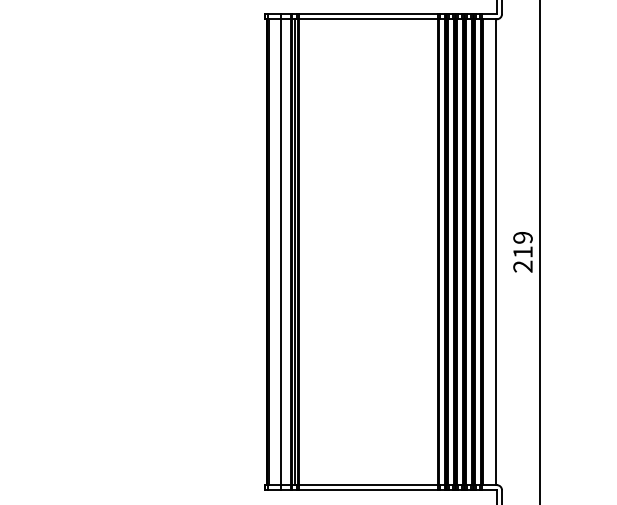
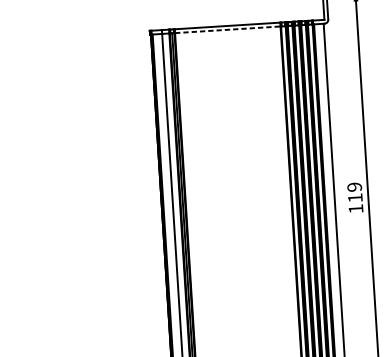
line: (368, 19) -> (227, 29), solid -> dashed
text: (522, 266) -> (355, 208), 219 -> 119

